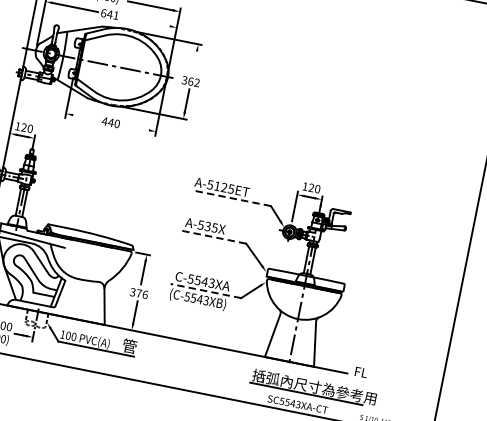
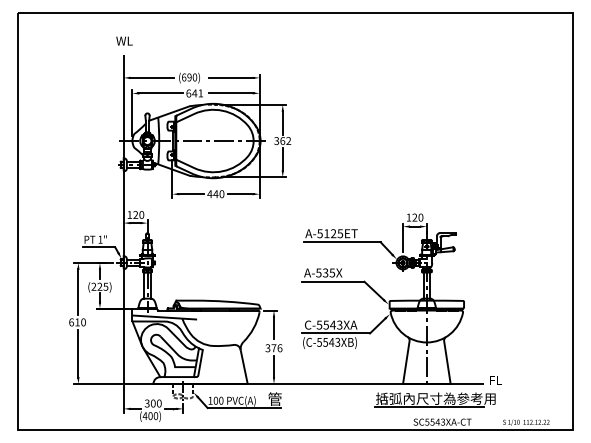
line: (146, 21) -> (230, 93), added
line: (194, 62) -> (282, 122), added
line: (85, 117) -> (191, 194), added
line: (136, 128) -> (240, 194), added
line: (230, 198) -> (341, 242), dashed -> solid
line: (213, 236) -> (332, 281), dashed -> solid
line: (205, 291) -> (335, 333), dashed -> solid
part: (312, 387) -> (434, 399), moved

